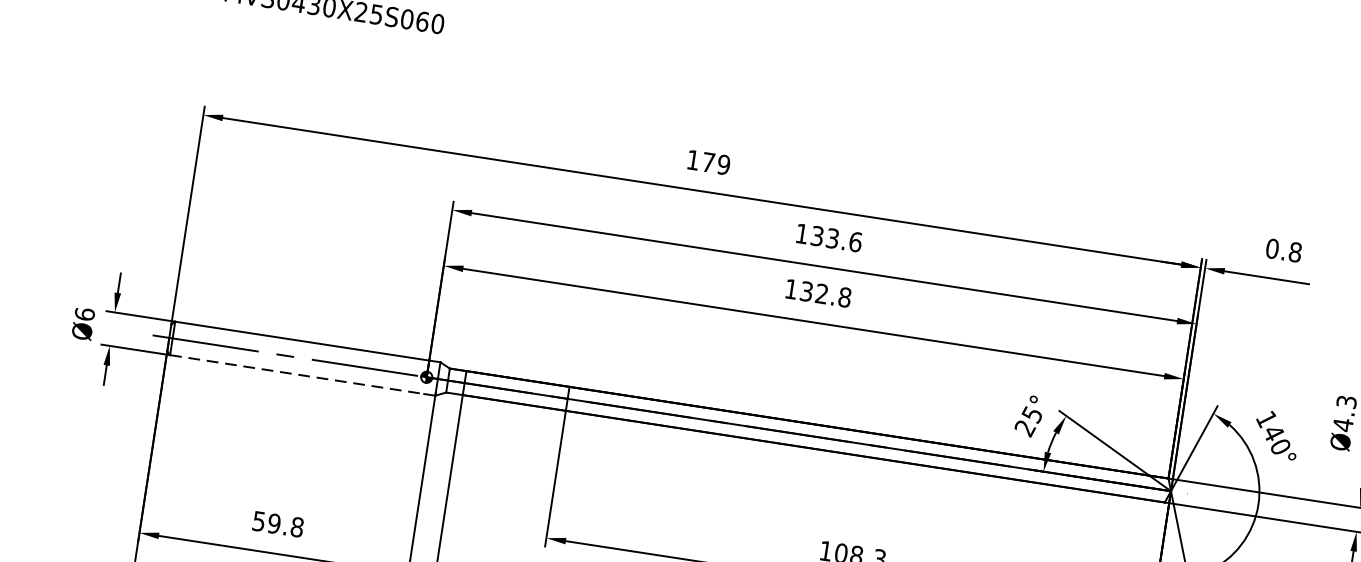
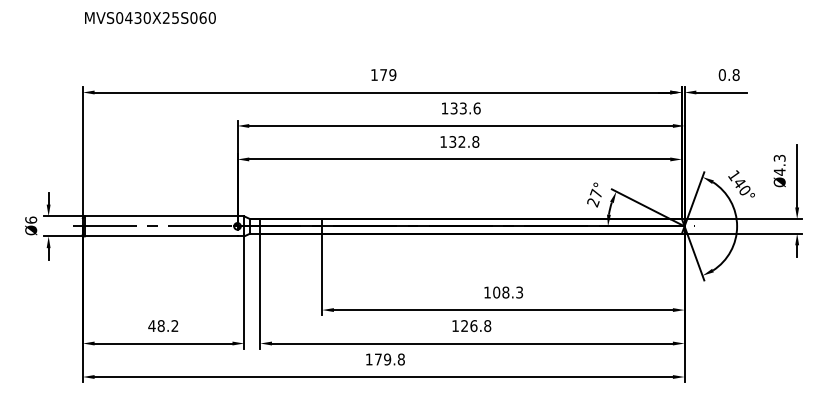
line: (297, 374) -> (161, 236), dashed -> solid
text: (1032, 414) -> (596, 193), 25° -> 27°
text: (278, 525) -> (163, 326), 59.8 -> 48.2

